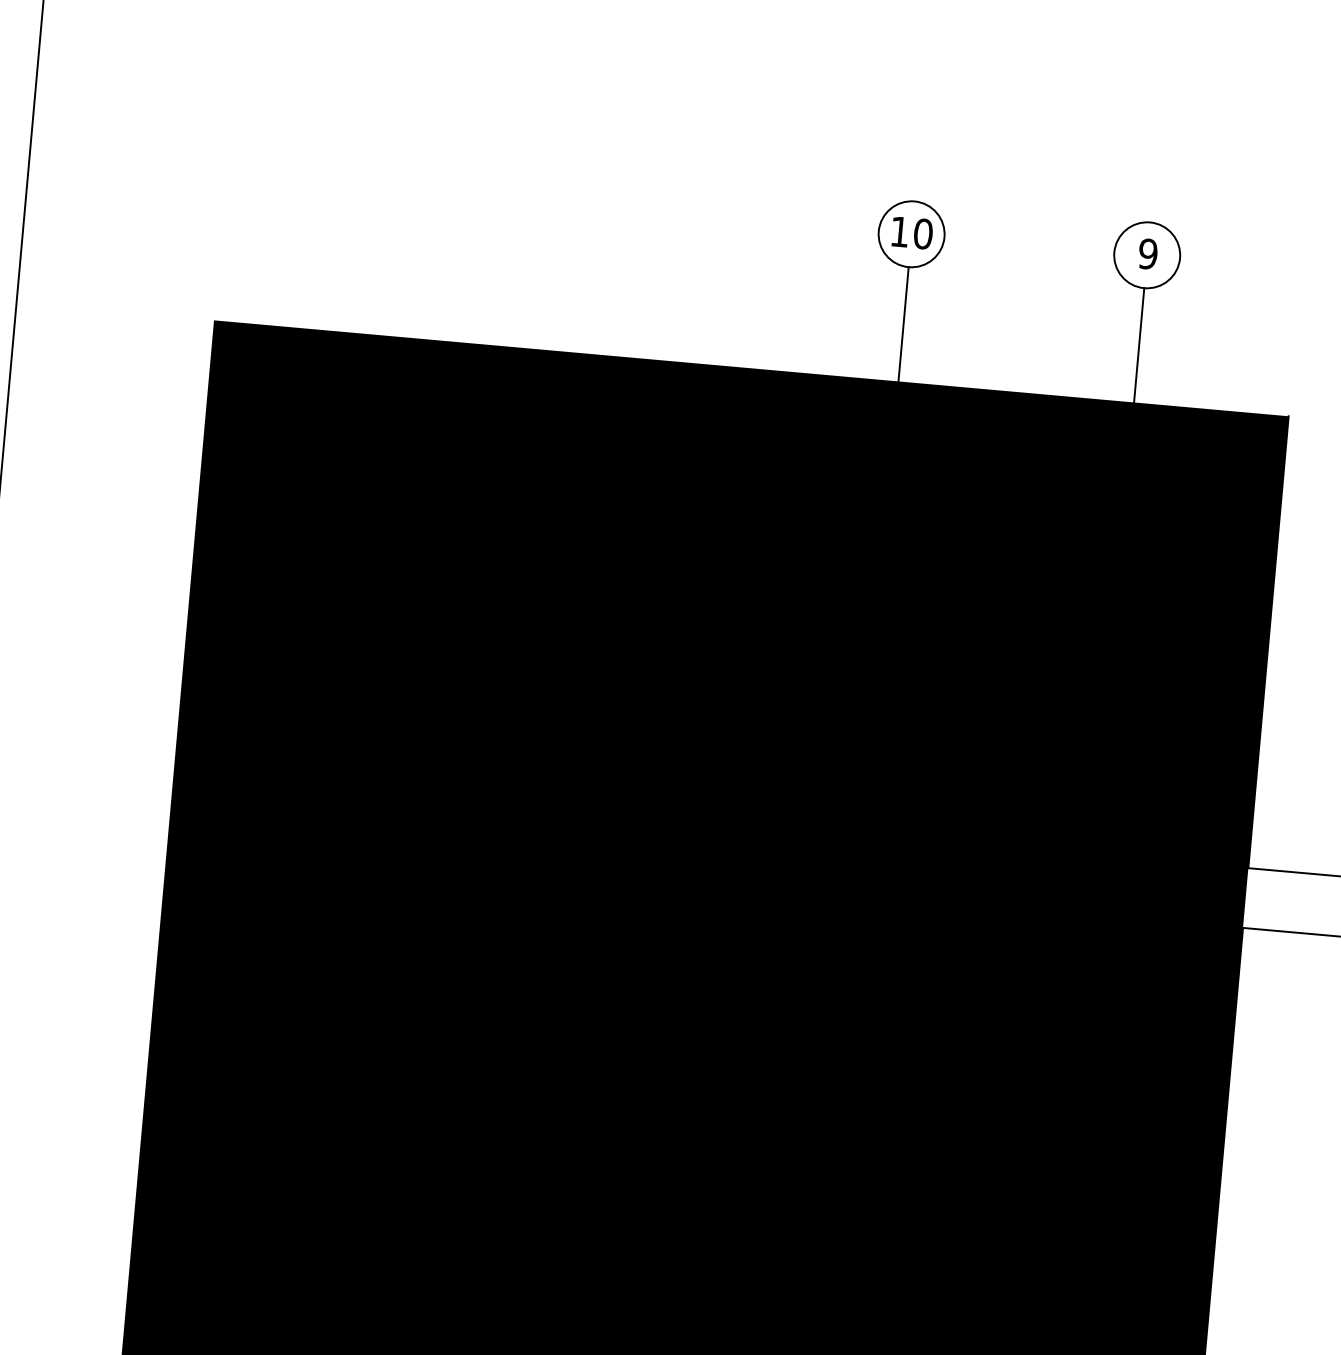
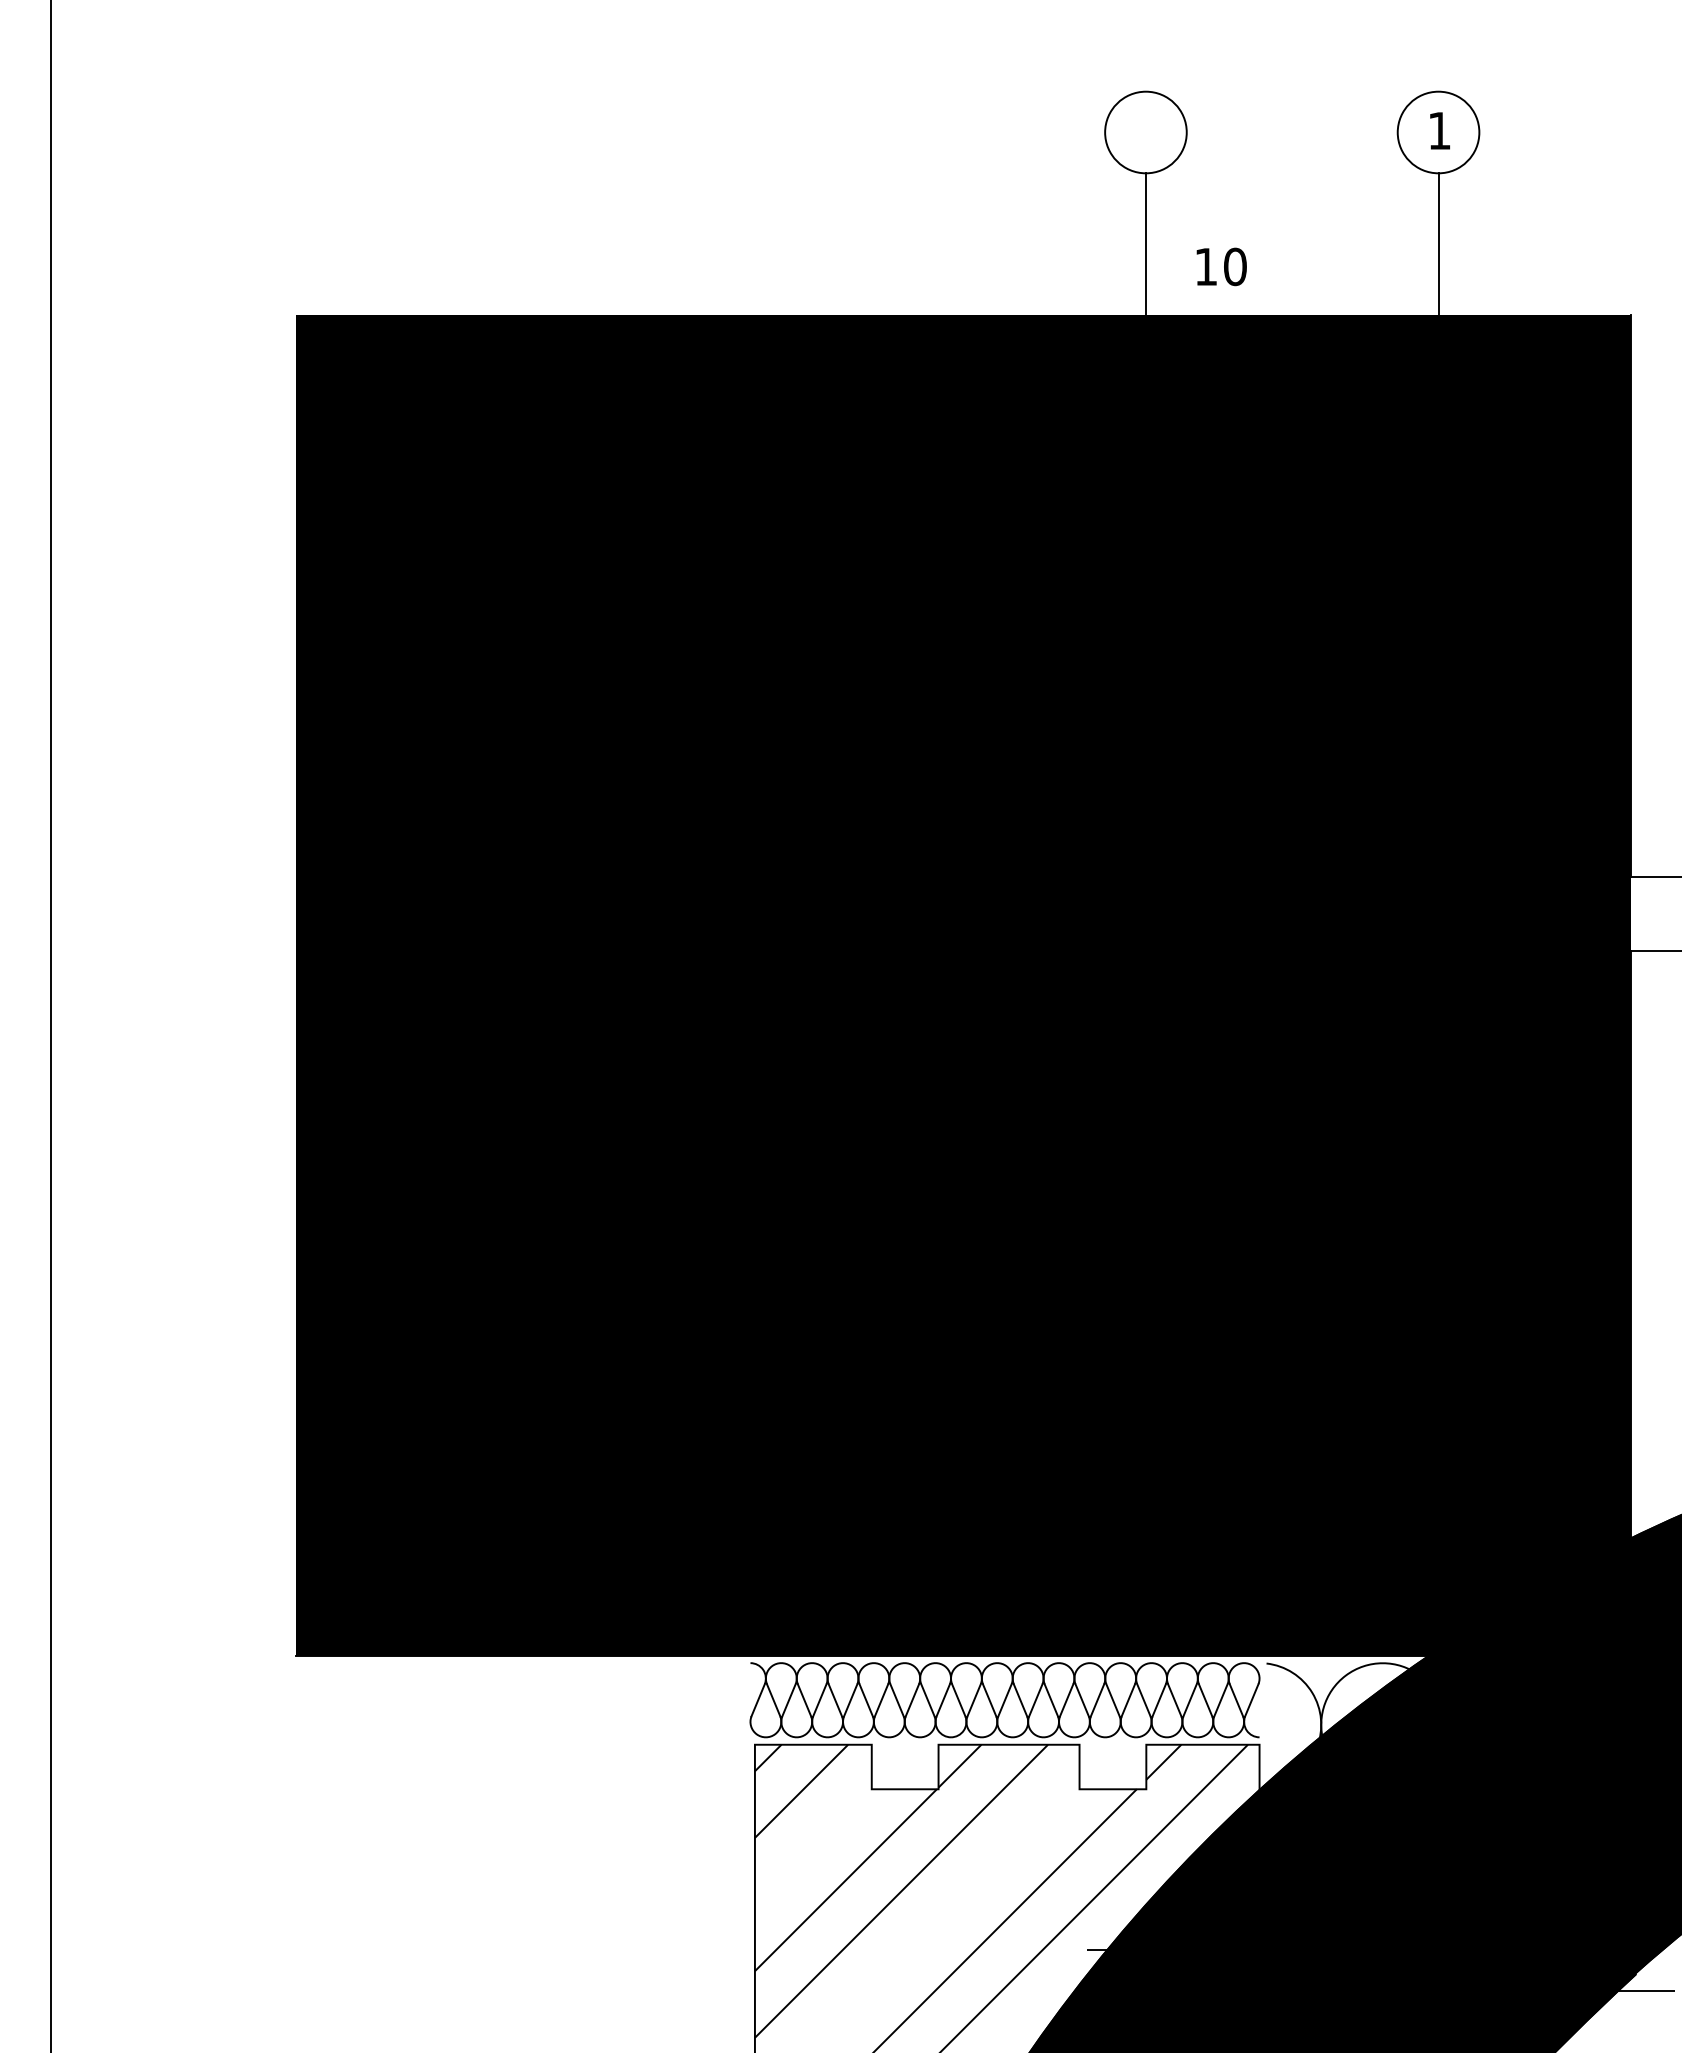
text: (912, 232) -> (1221, 266), moved
text: (1148, 253) -> (1439, 130), 9 -> 1

